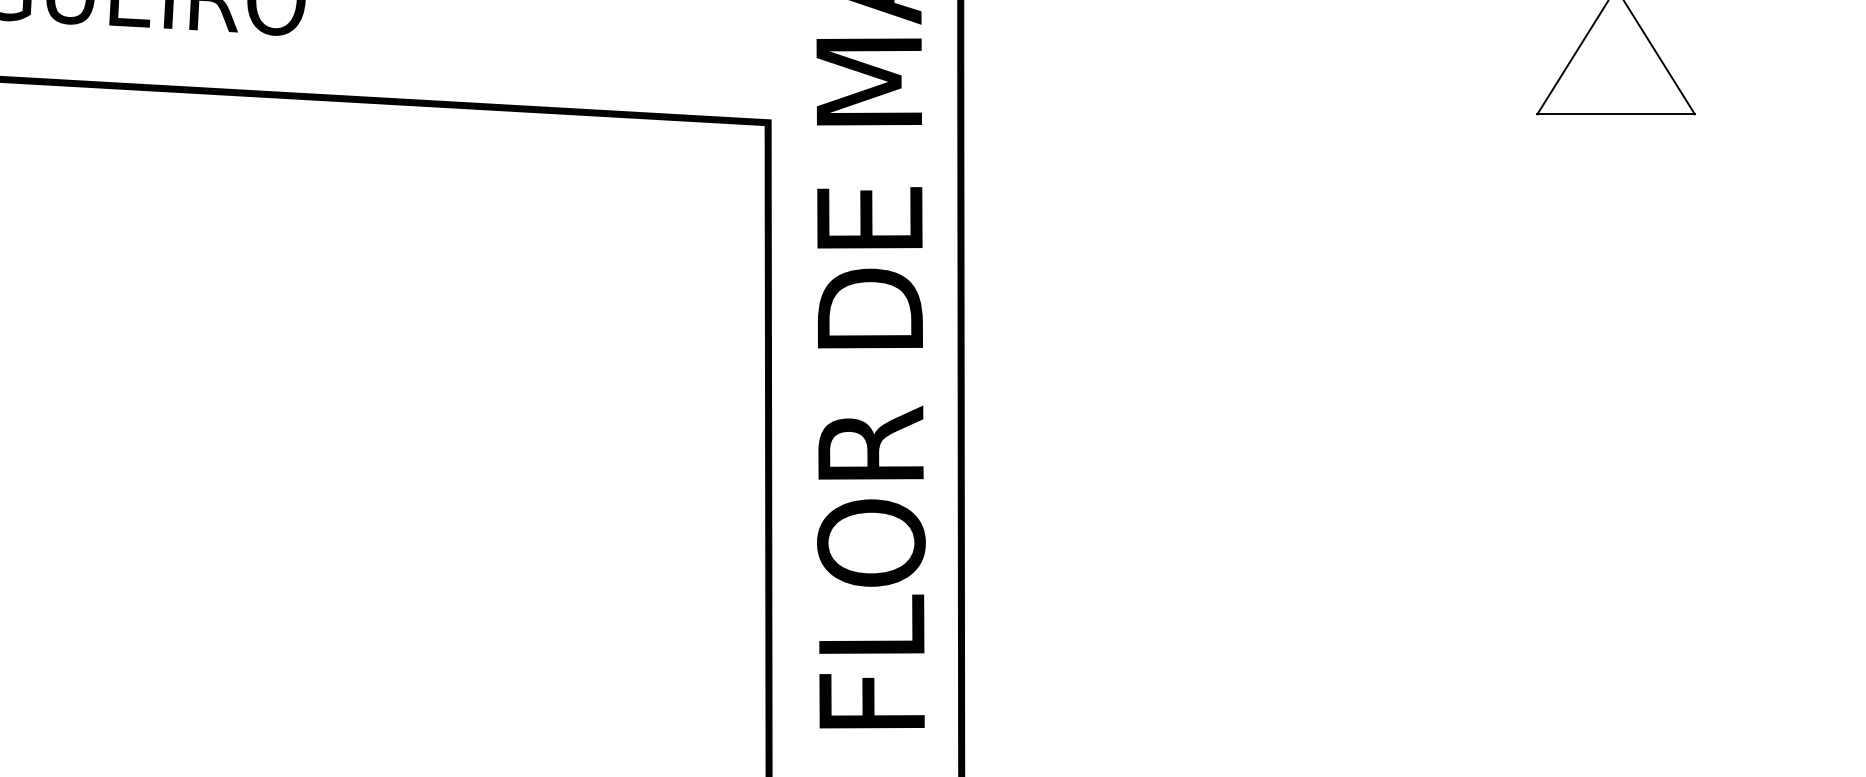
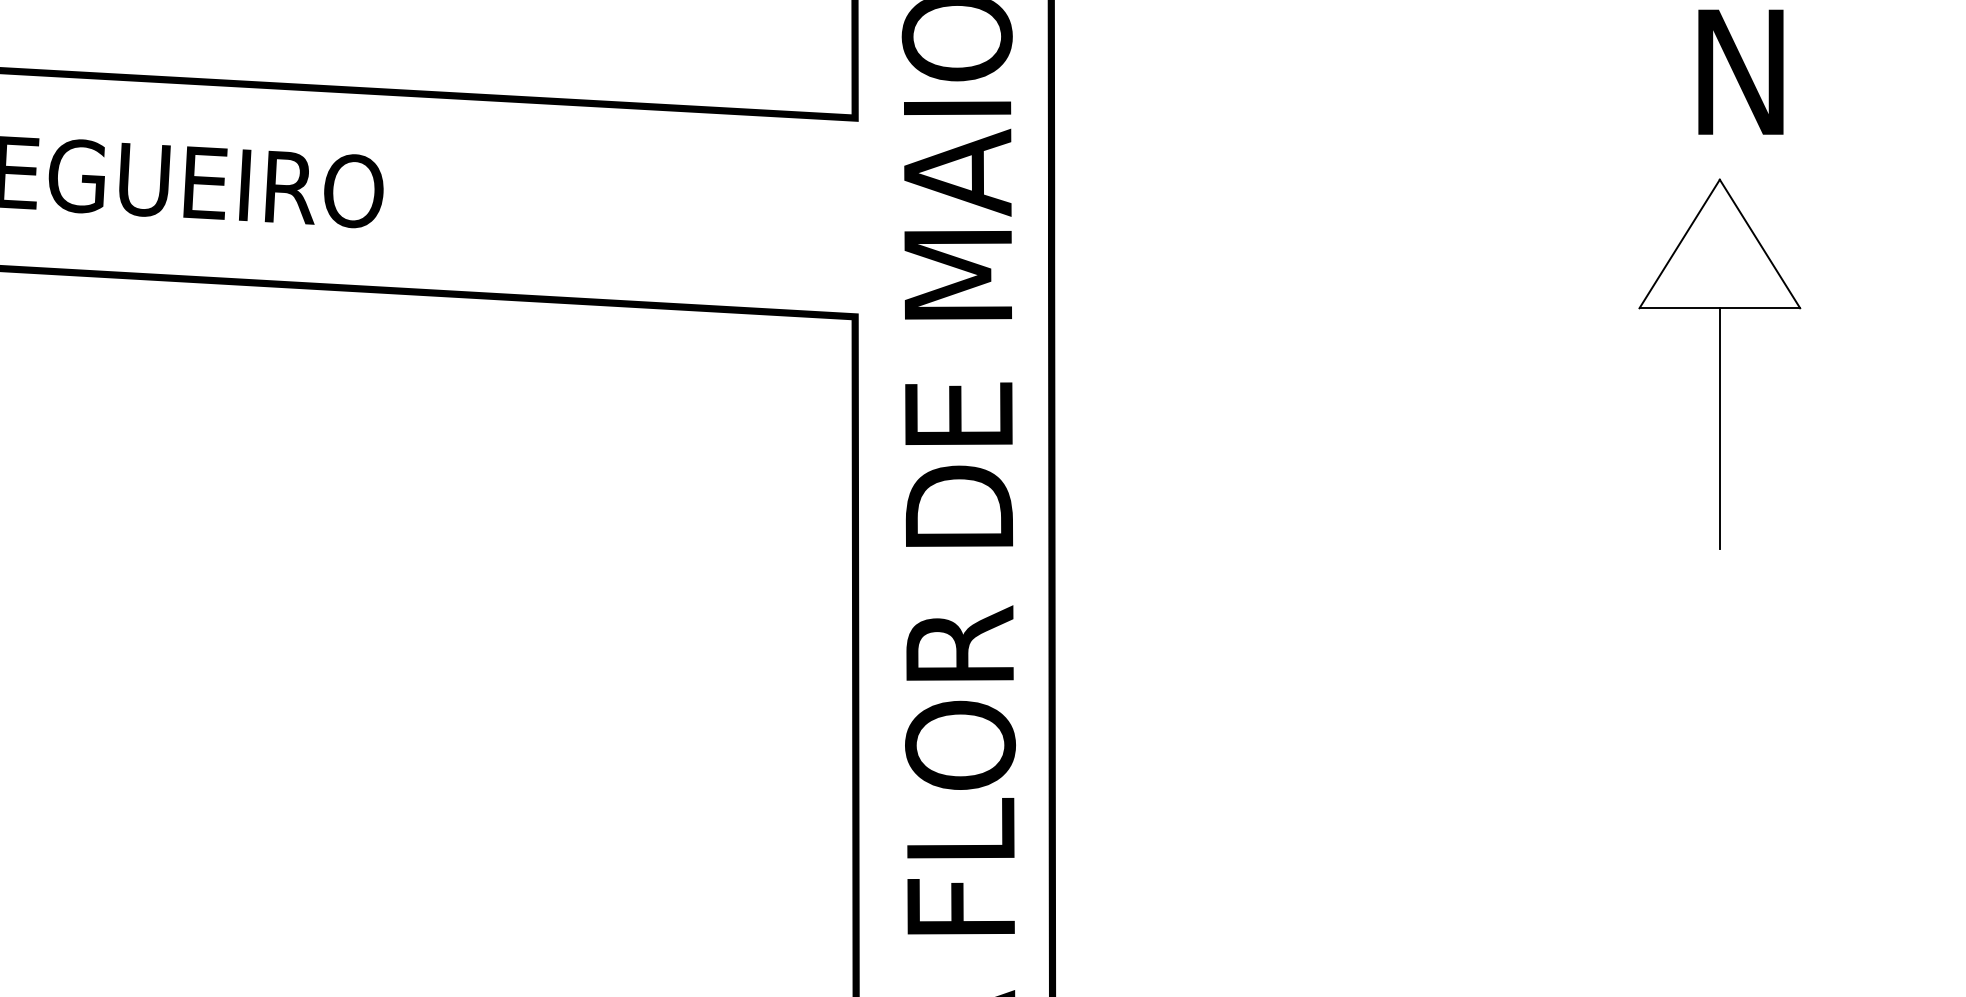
line: (1615, 232) -> (1719, 428), added

